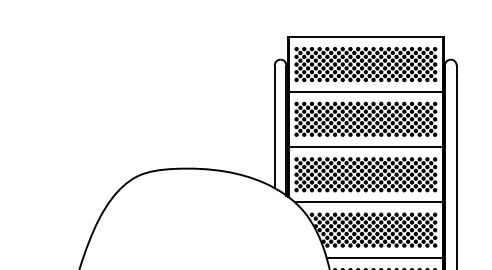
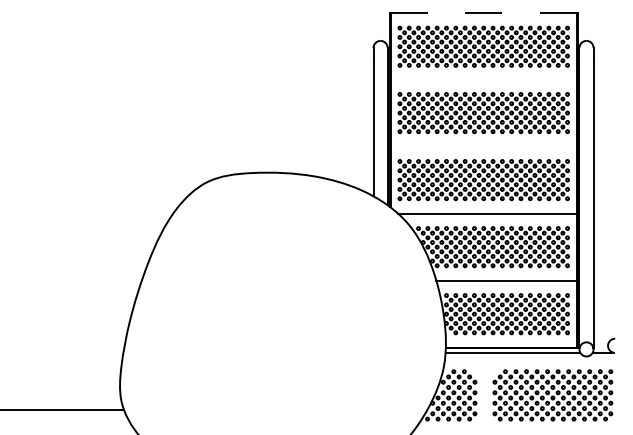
line: (365, 37) -> (483, 13), solid -> dashed
line: (365, 91) -> (483, 79), removed
line: (365, 146) -> (483, 146), removed

